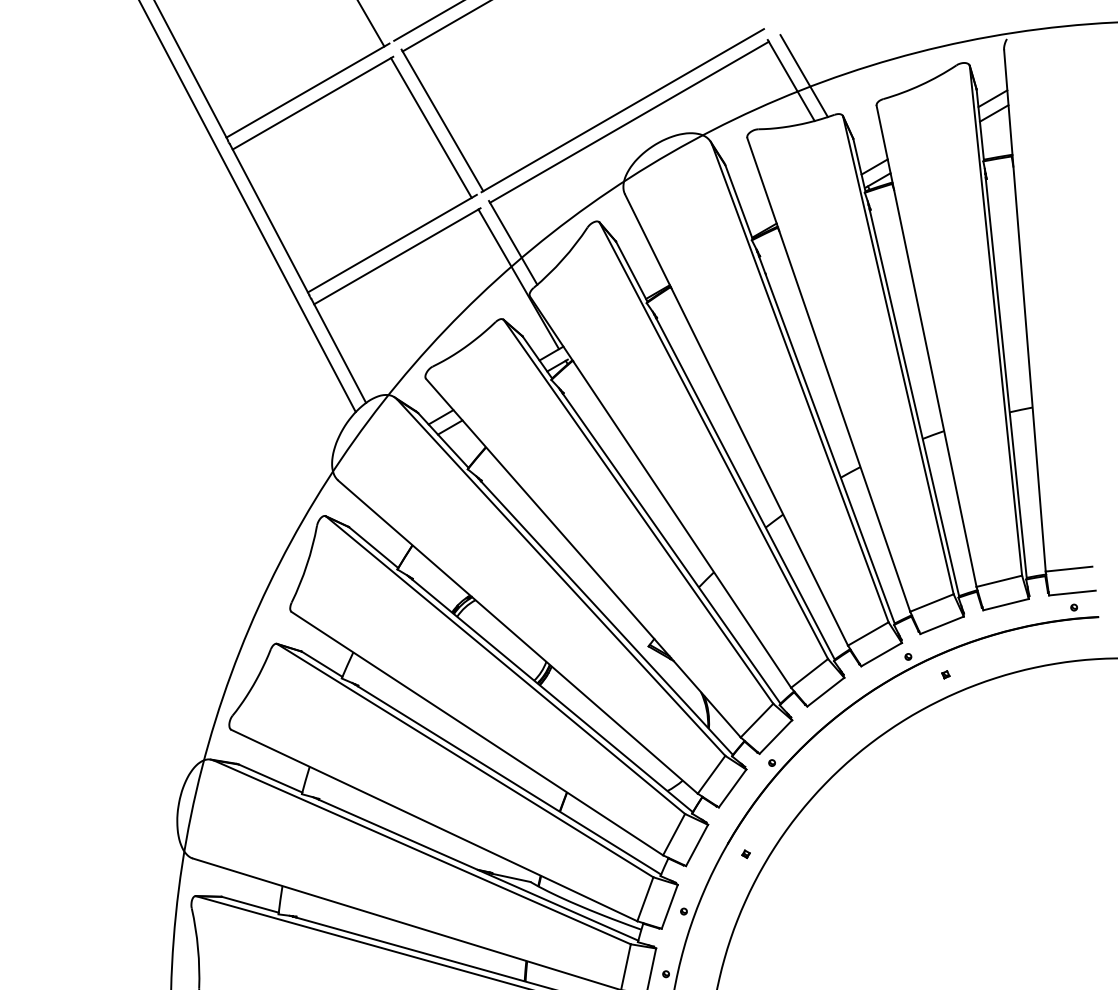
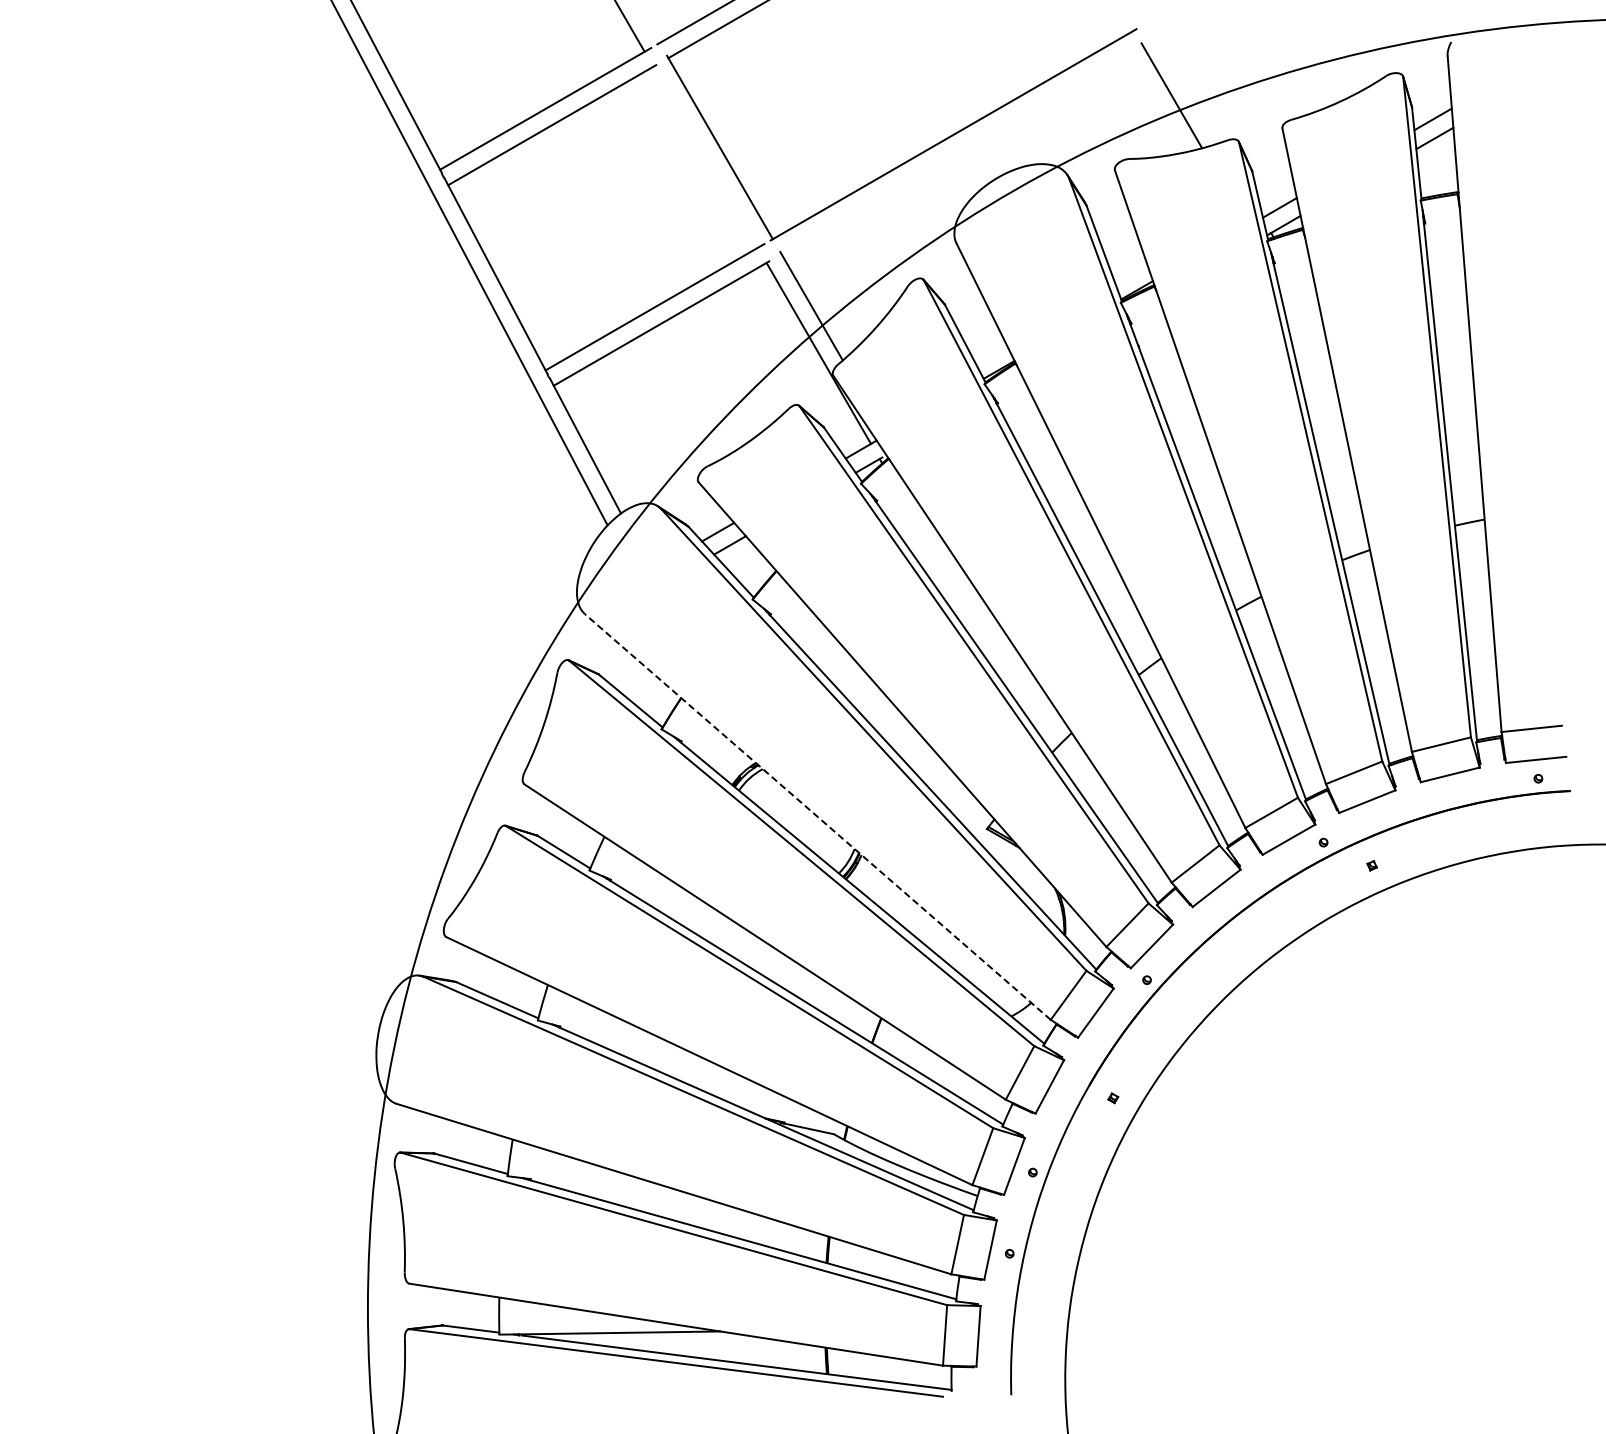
line: (804, 75) -> (1188, 89), removed
line: (628, 121) -> (961, 149), removed
line: (431, 127) -> (705, 156), removed
line: (517, 636) -> (817, 816), solid -> dashed

